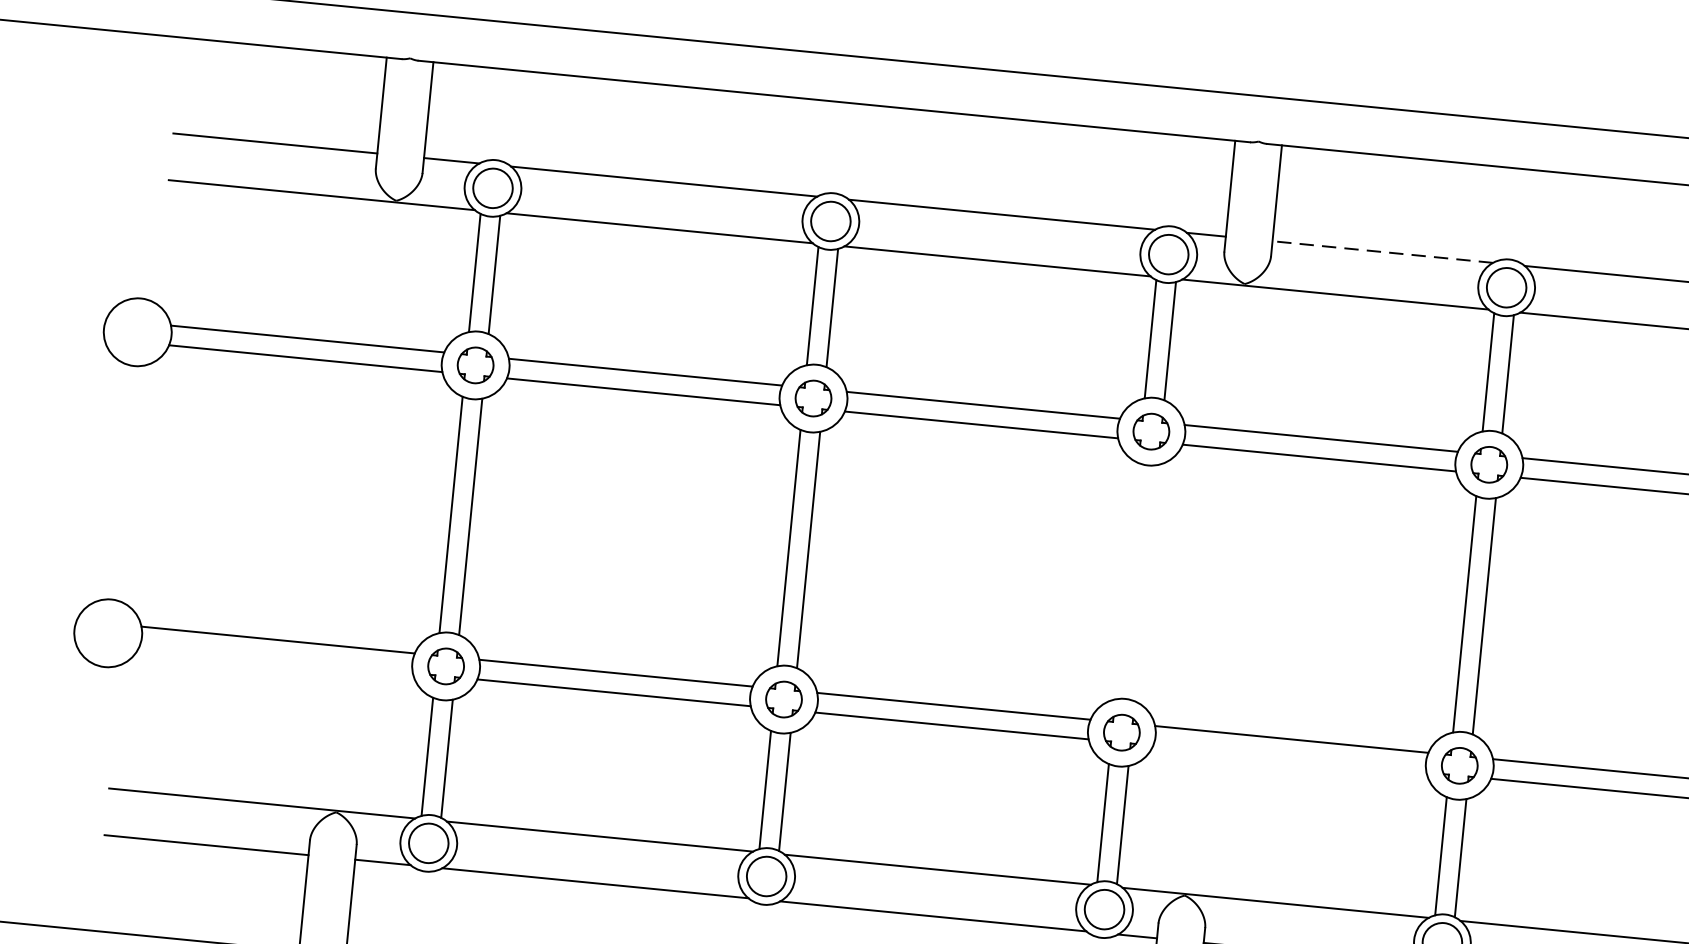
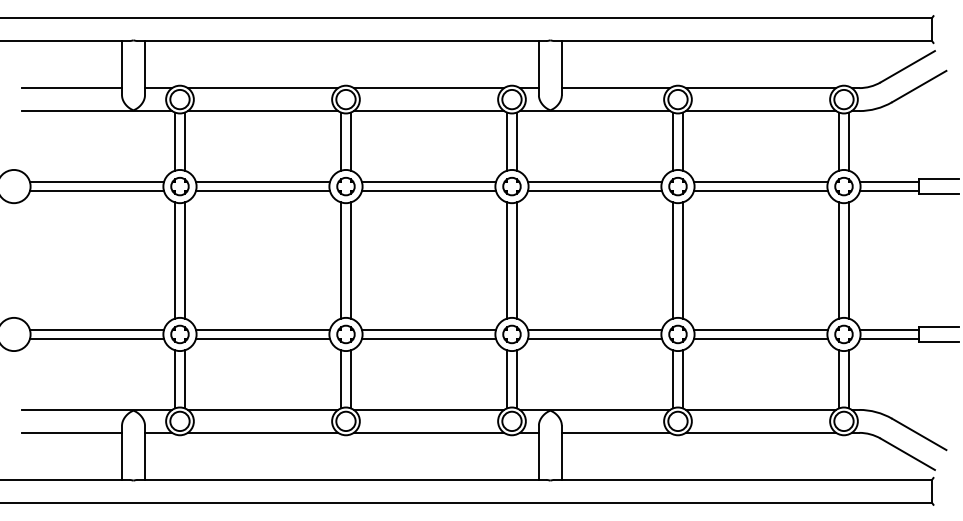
line: (1381, 252) -> (615, 88), dashed -> solid
line: (1127, 581) -> (507, 260), added
line: (1145, 583) -> (516, 260), added
line: (275, 660) -> (96, 339), added
line: (1288, 759) -> (594, 339), added

